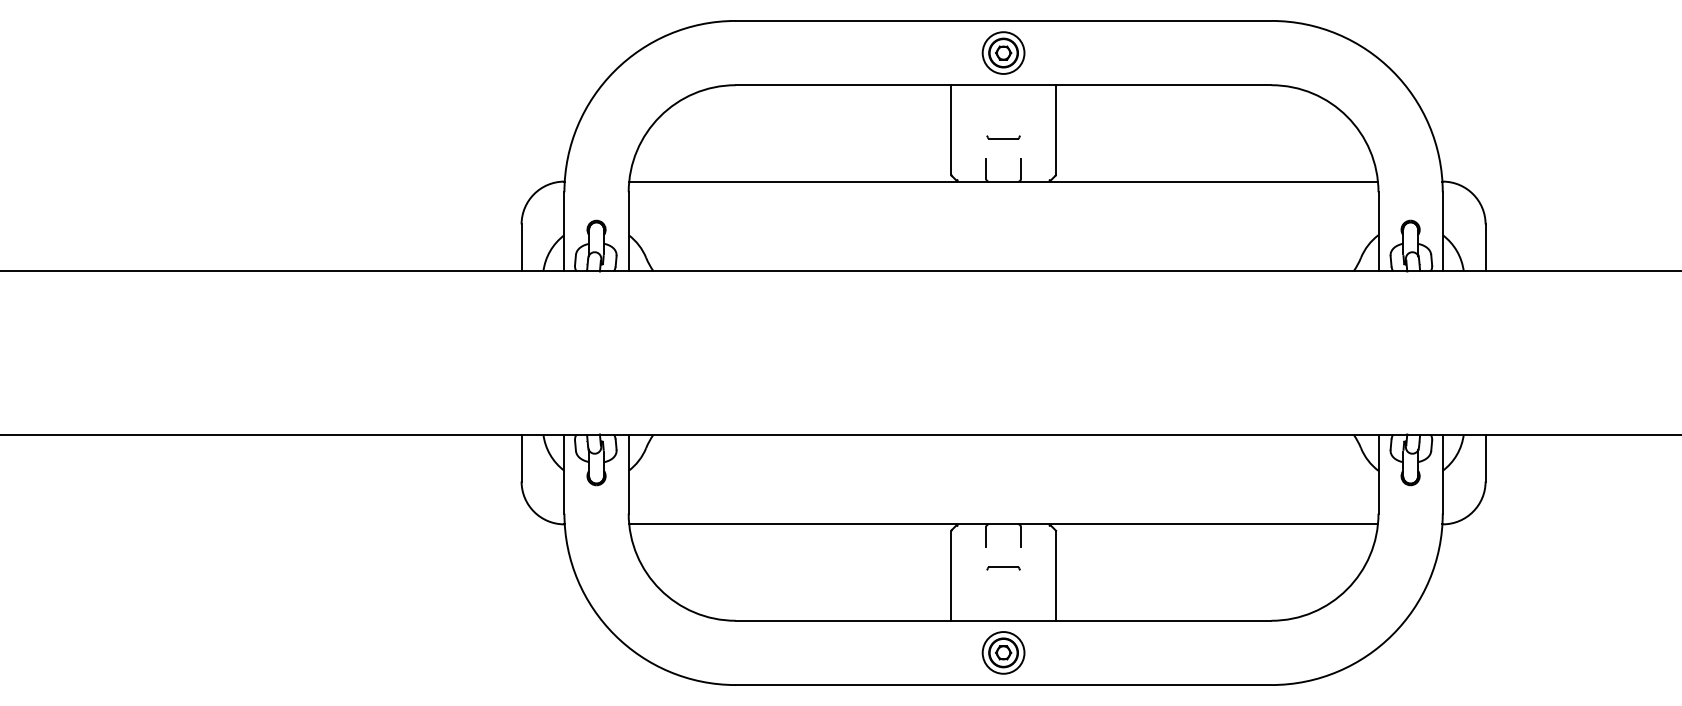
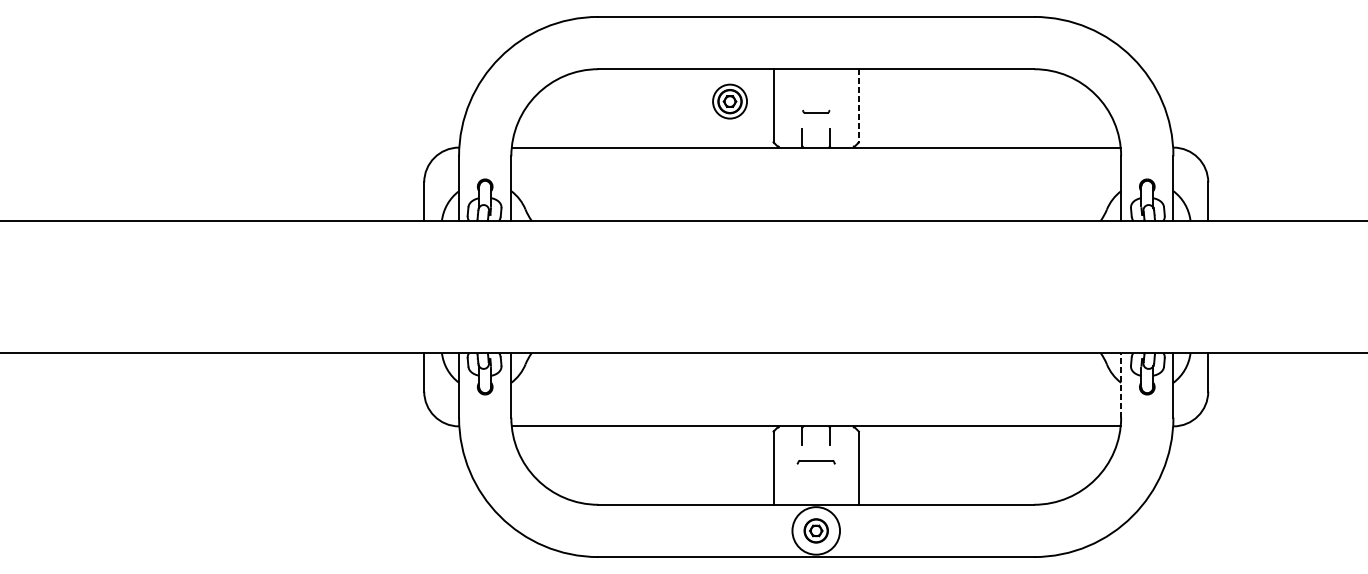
part: (1003, 52) -> (729, 101), moved
line: (1056, 129) -> (859, 105), solid -> dashed
line: (1378, 474) -> (1121, 385), solid -> dashed
part: (1003, 568) -> (816, 462), size x1.4
circle: (1003, 652) -> (816, 530), size x1.4

